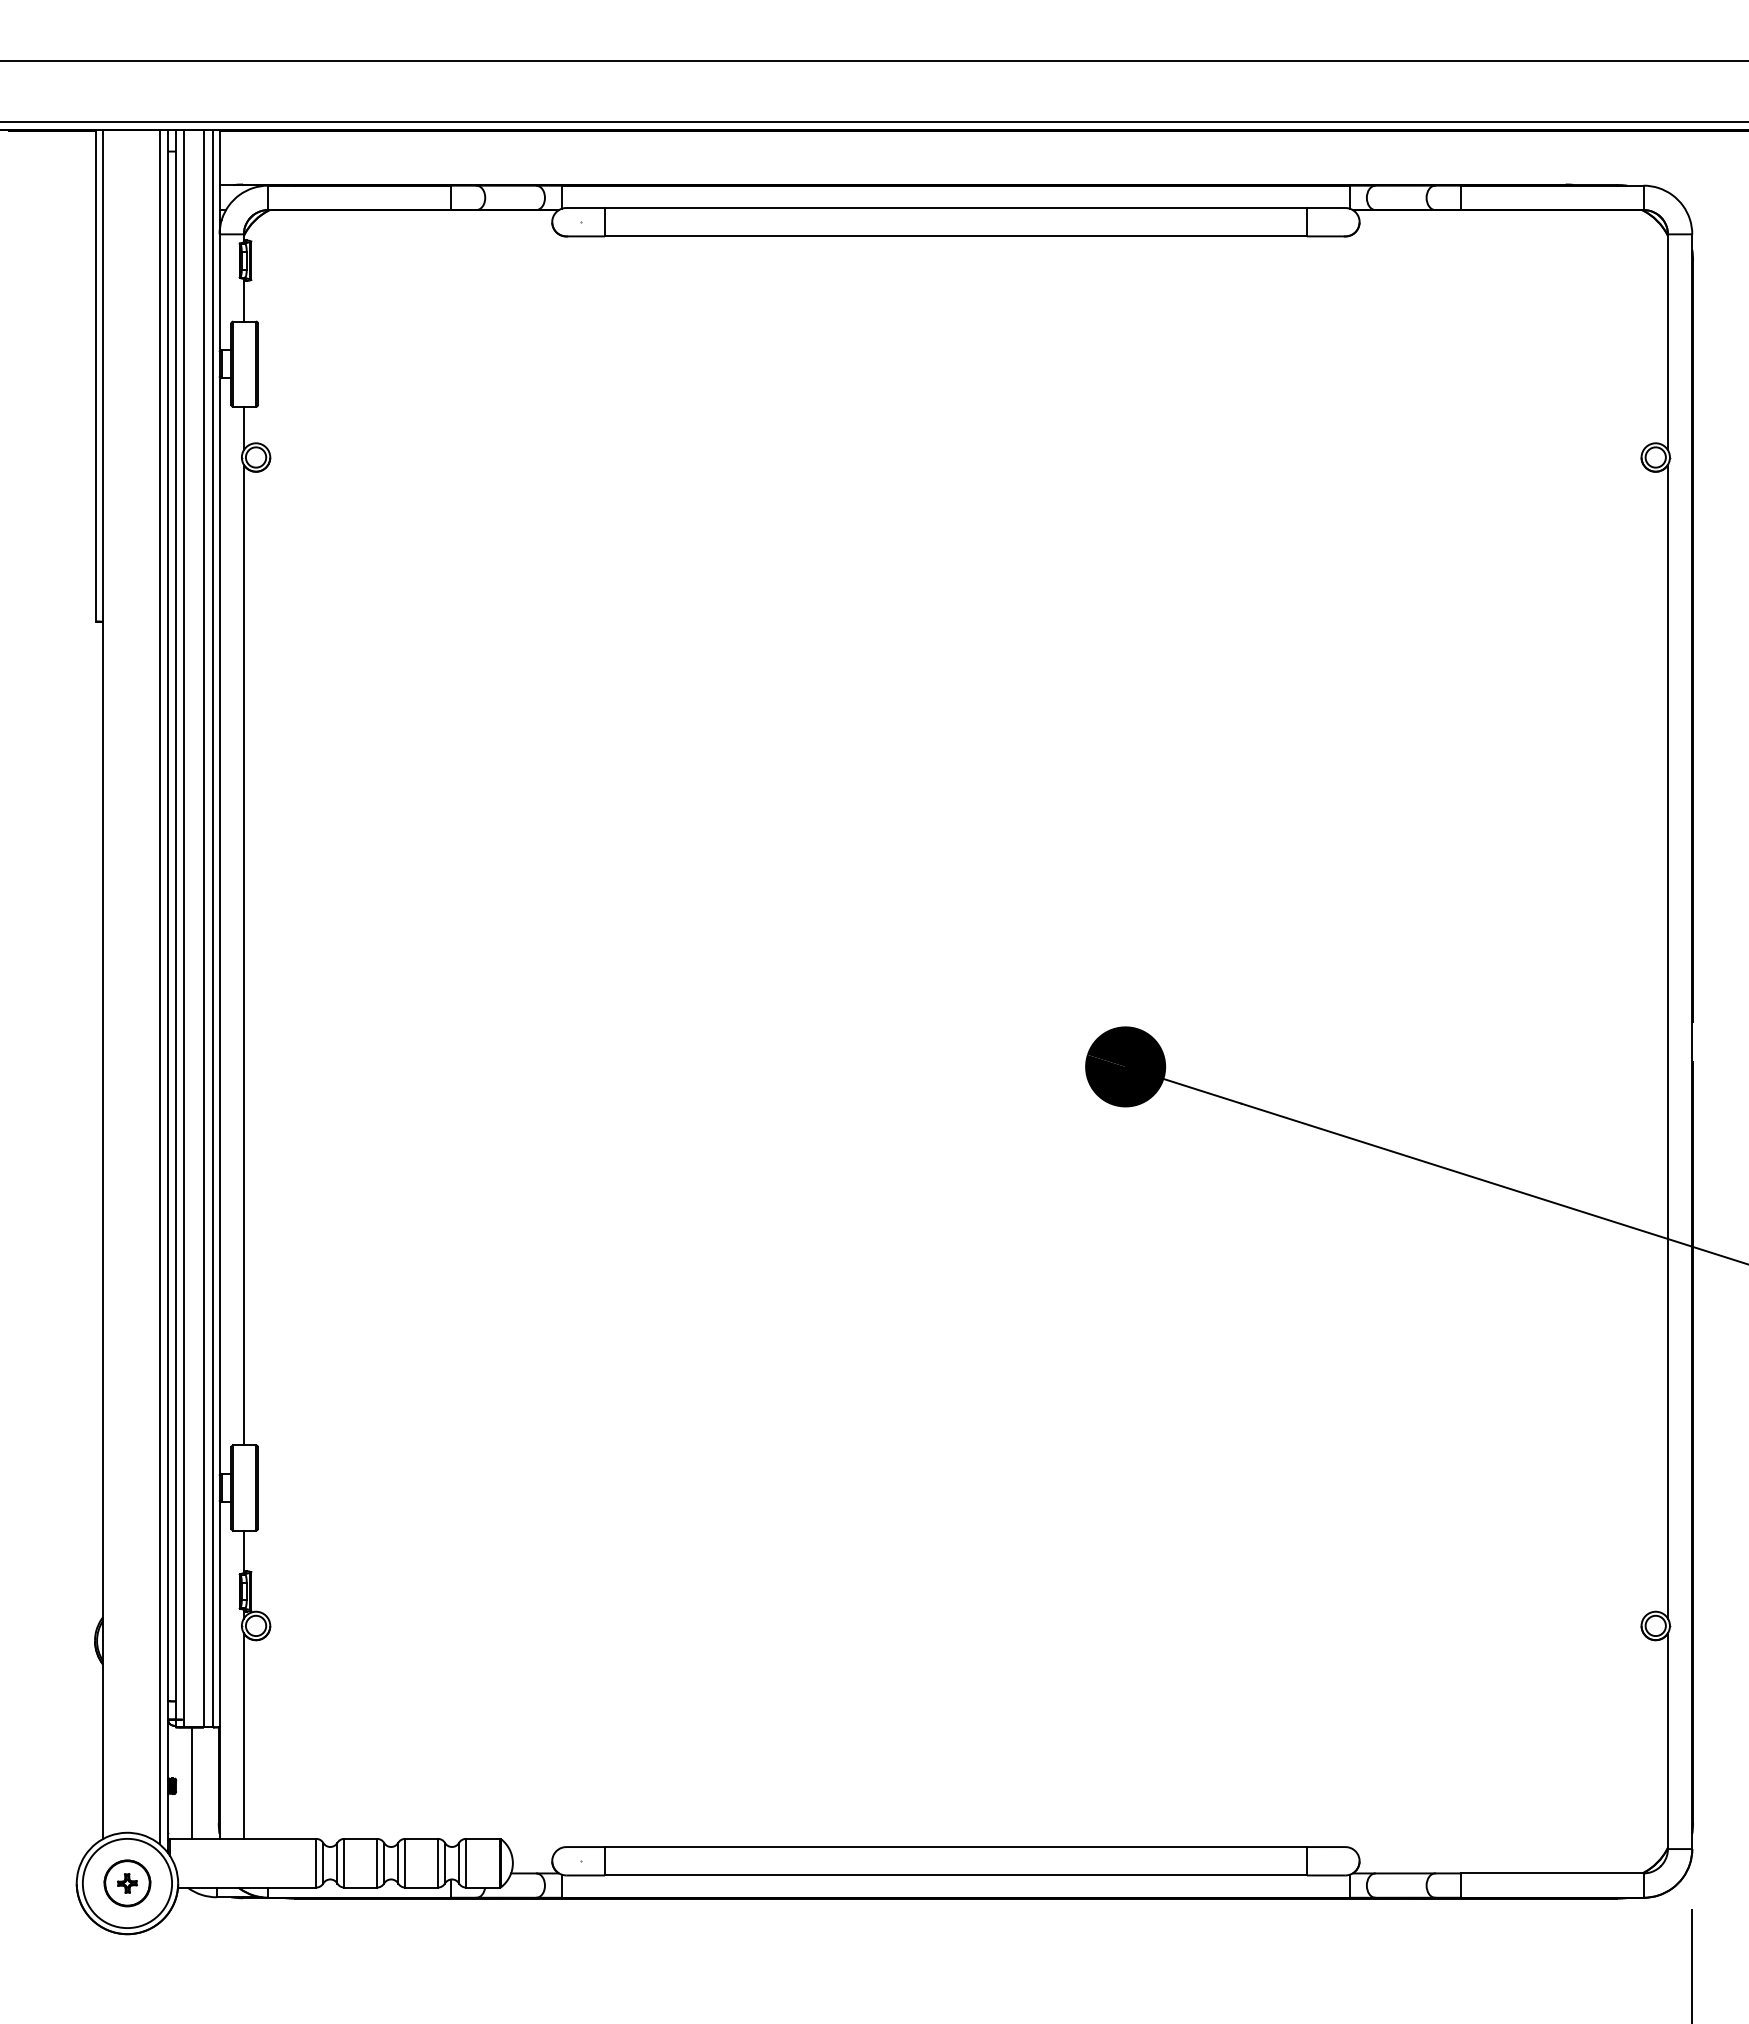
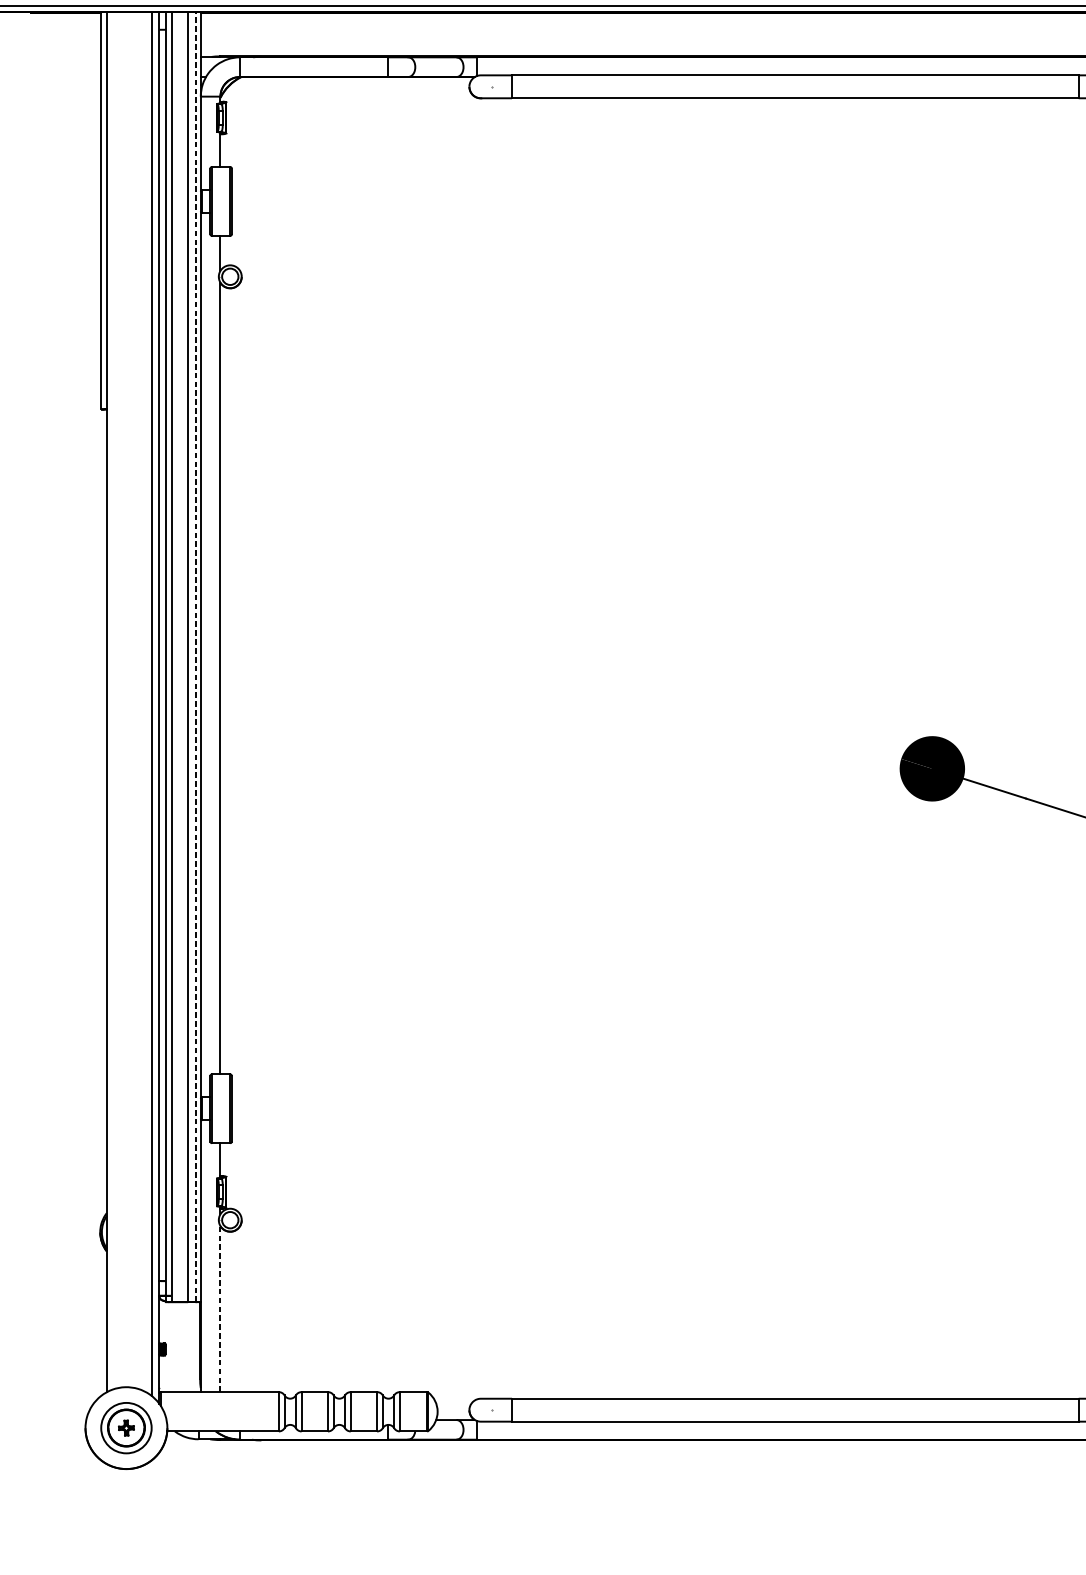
line: (213, 928) -> (195, 657), solid -> dashed
line: (243, 1736) -> (220, 1309), solid -> dashed
line: (192, 1782) -> (178, 1346), removed
circle: (127, 1883) -> (126, 1428), size x0.7

